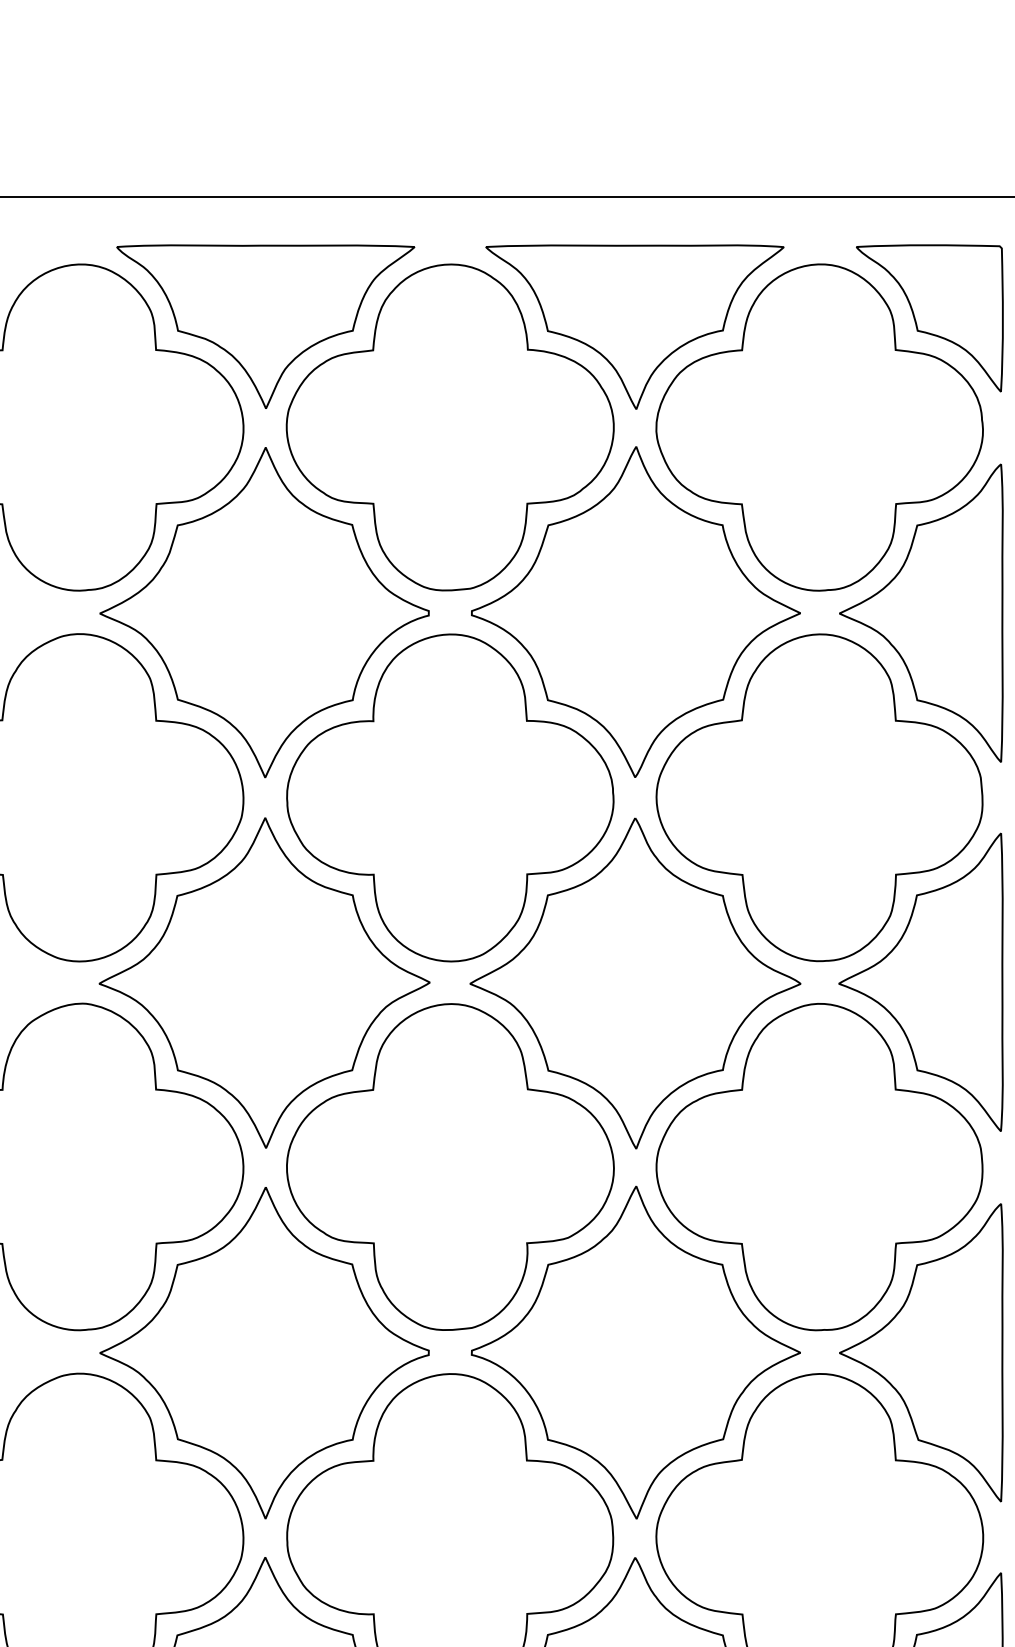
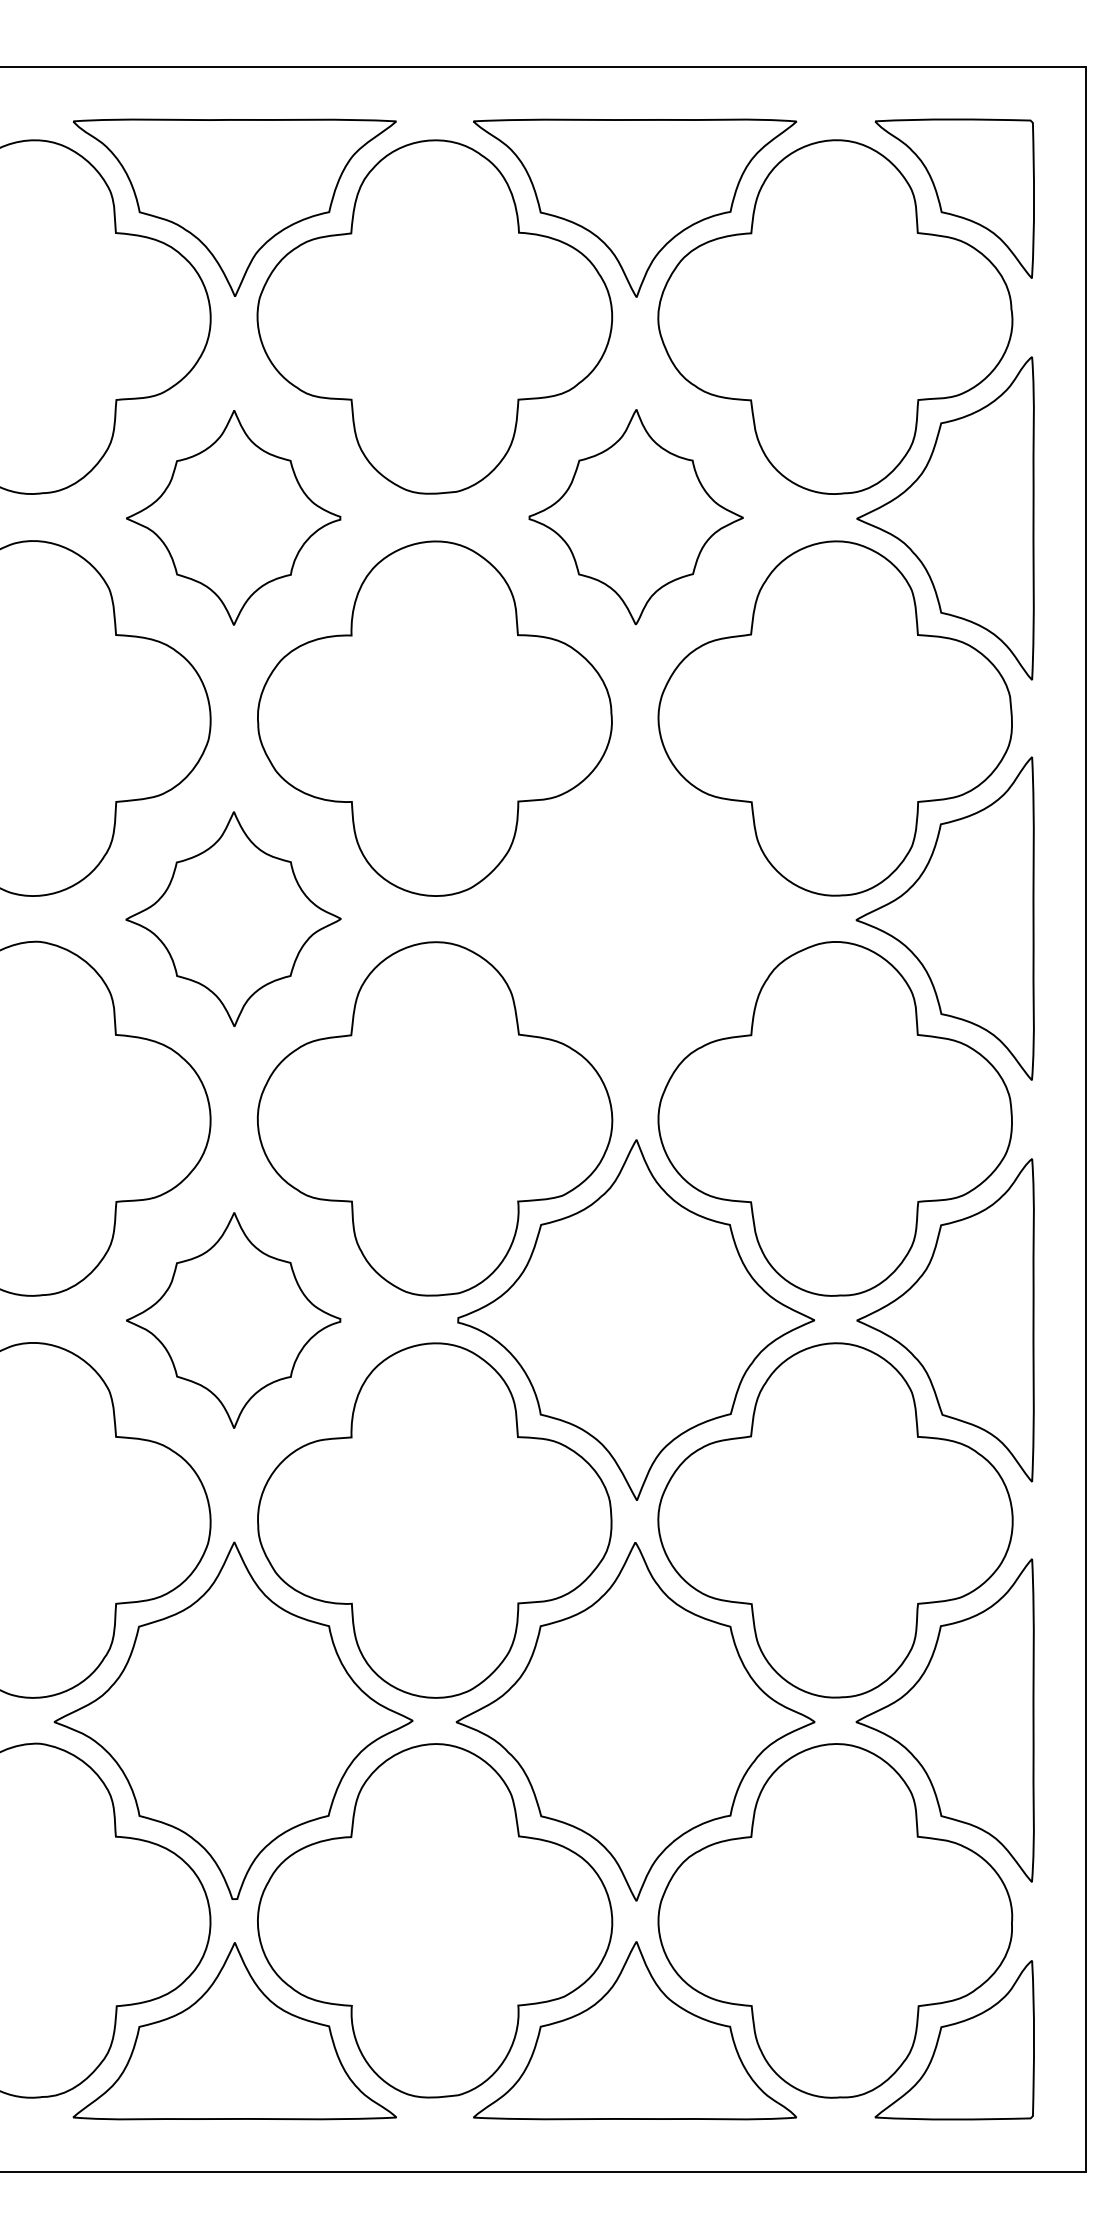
part: (636, 611) -> (636, 516), size x0.6
part: (264, 612) -> (233, 517), size x0.6
part: (264, 982) -> (233, 918), size x0.6
part: (635, 983) -> (635, 919), removed
part: (264, 1352) -> (233, 1320), size x0.6

